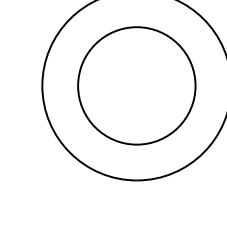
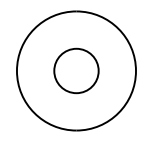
circle: (136, 85) -> (76, 70), size x0.6

